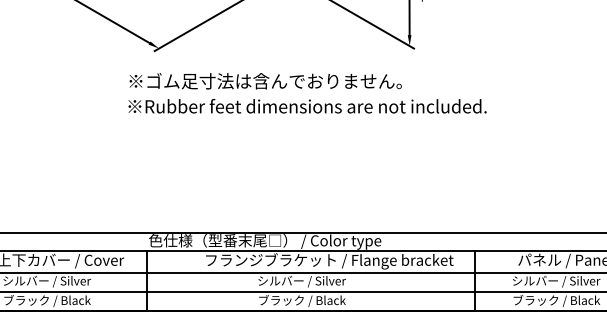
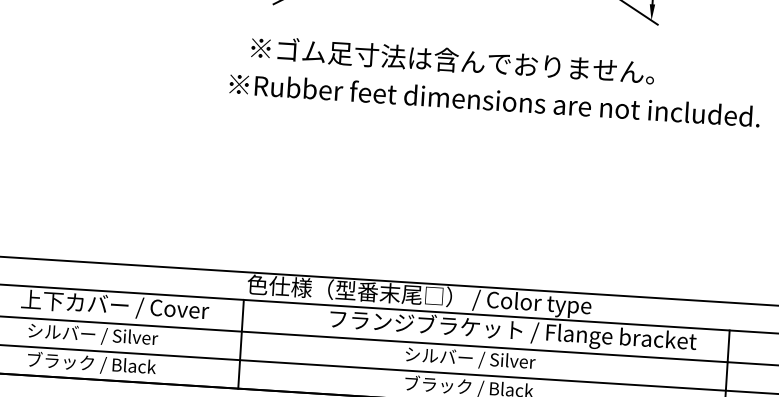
text: (265, 81) -> (452, 60), moved

